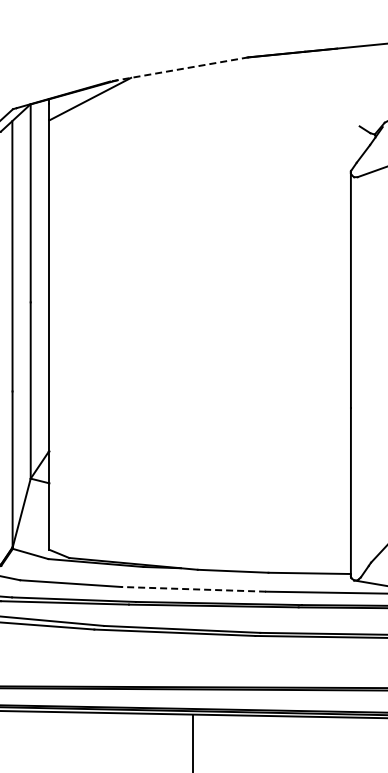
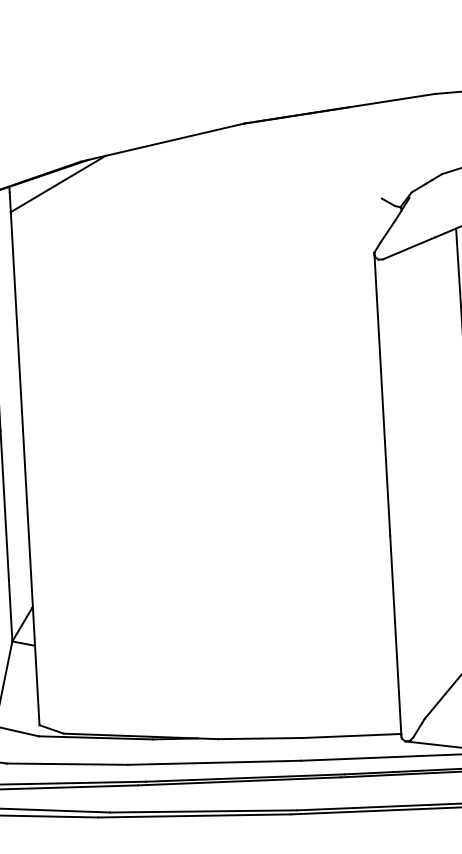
line: (178, 69) -> (161, 142), dashed -> solid
line: (193, 589) -> (214, 762), dashed -> solid

